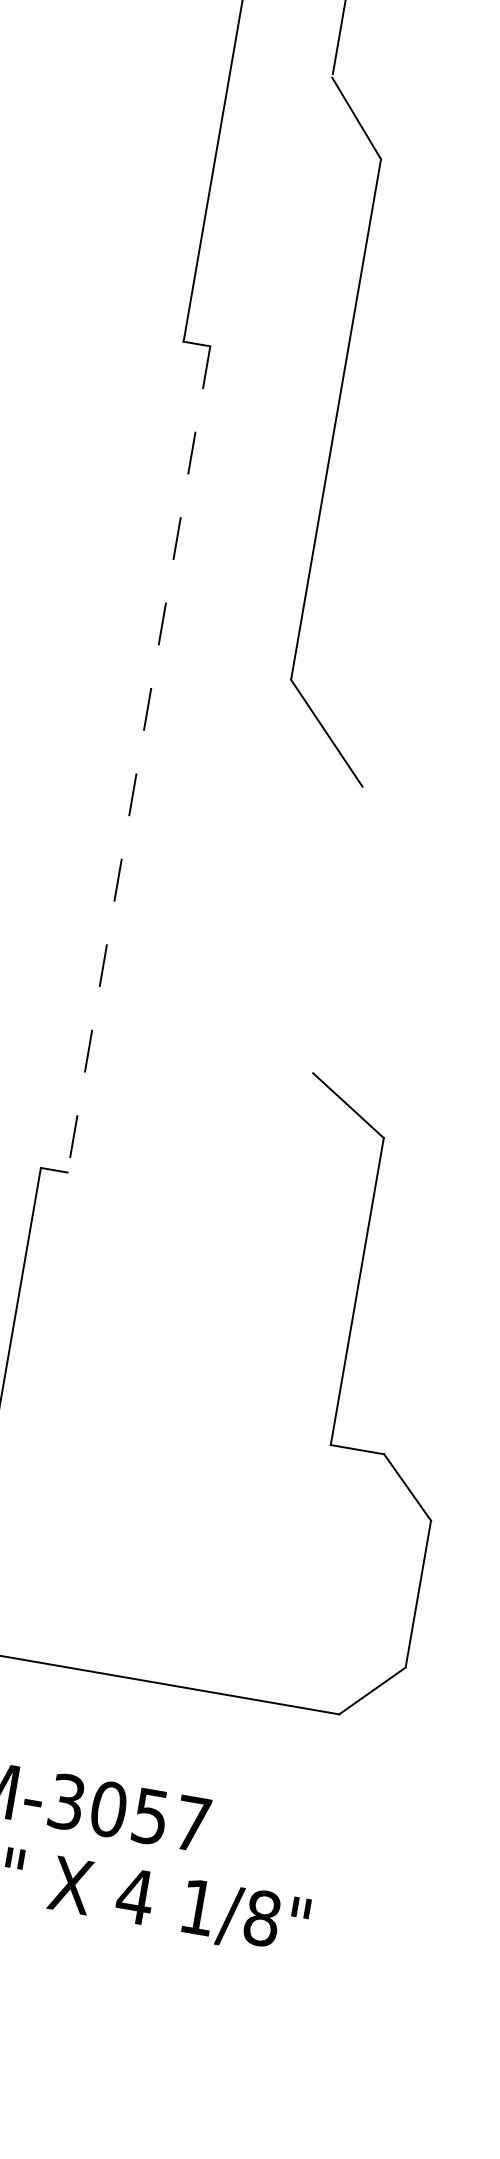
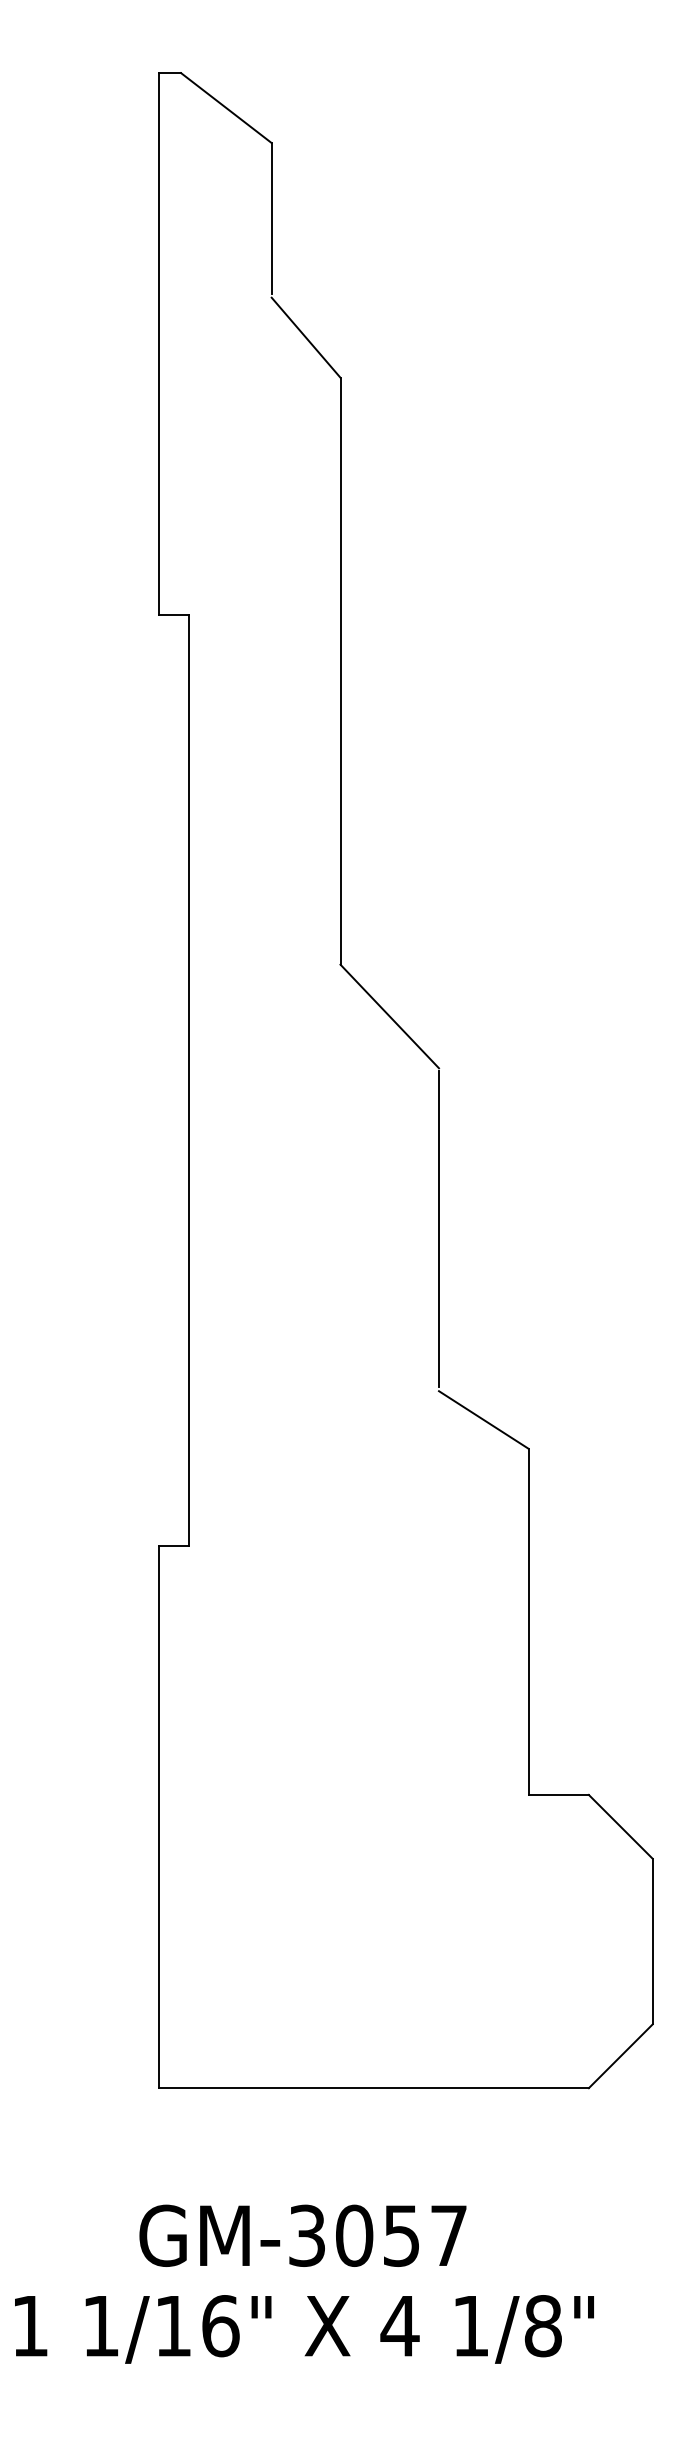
line: (139, 759) -> (189, 1080), dashed -> solid
line: (338, 929) -> (439, 1229), added

